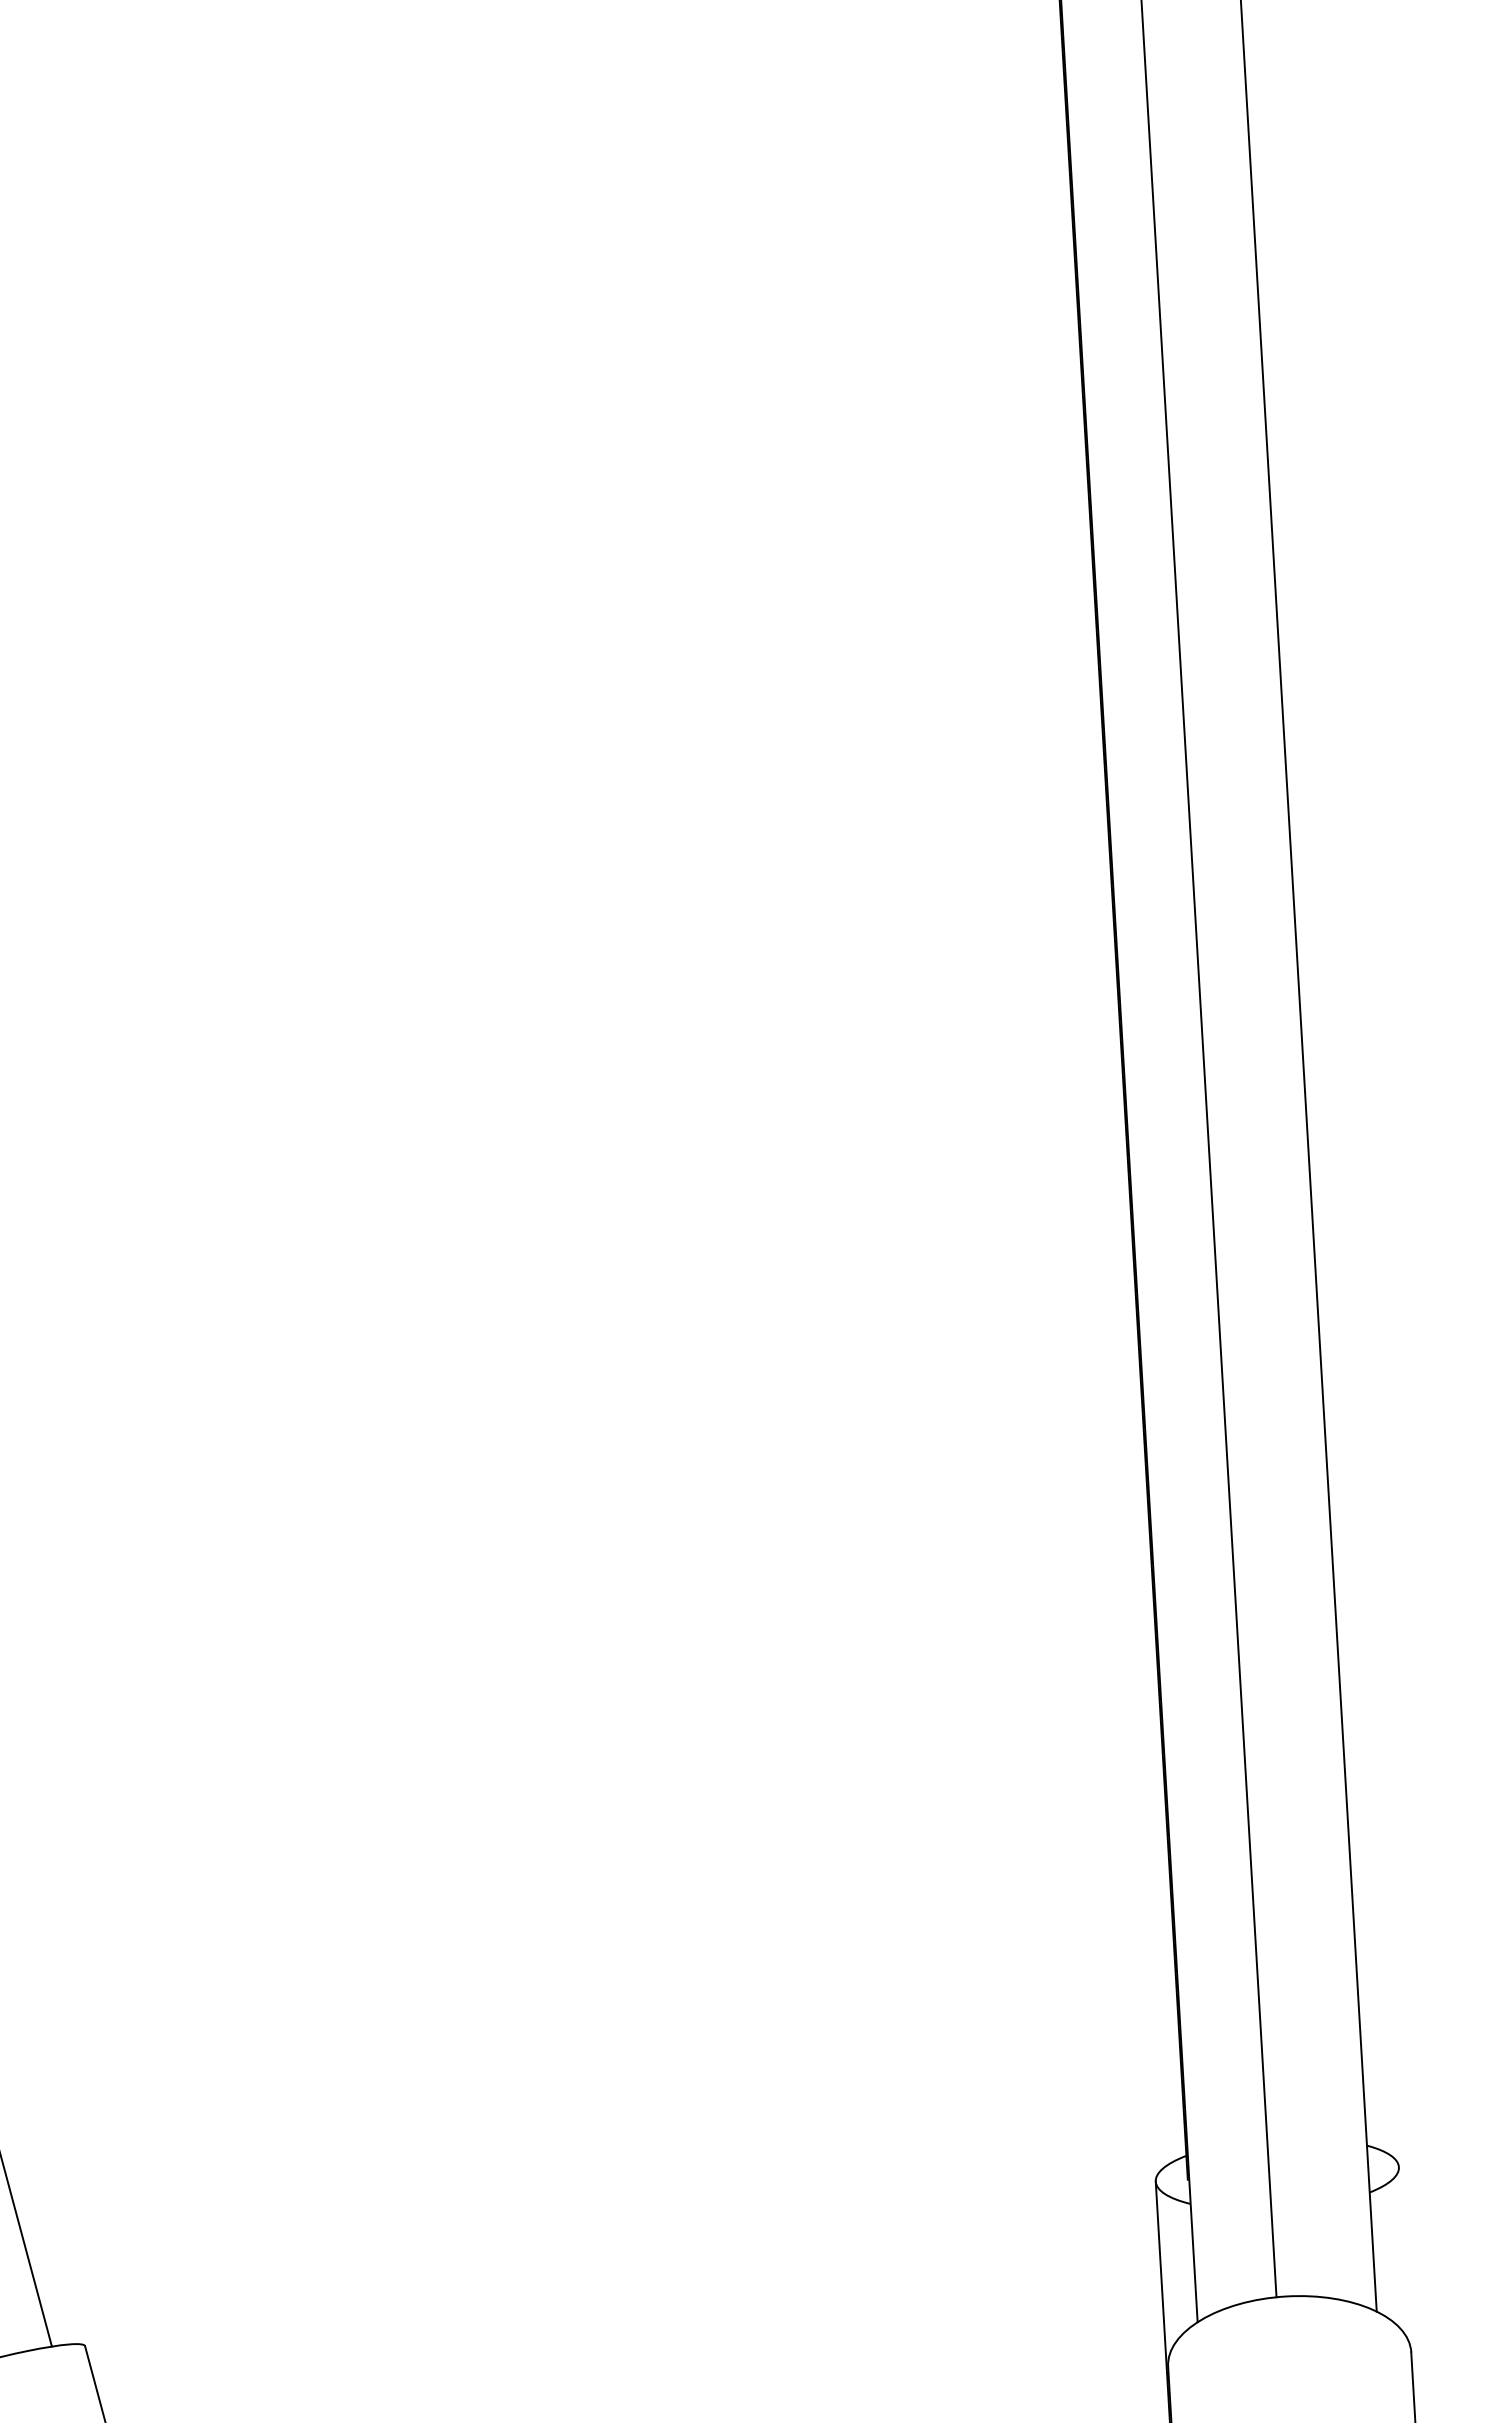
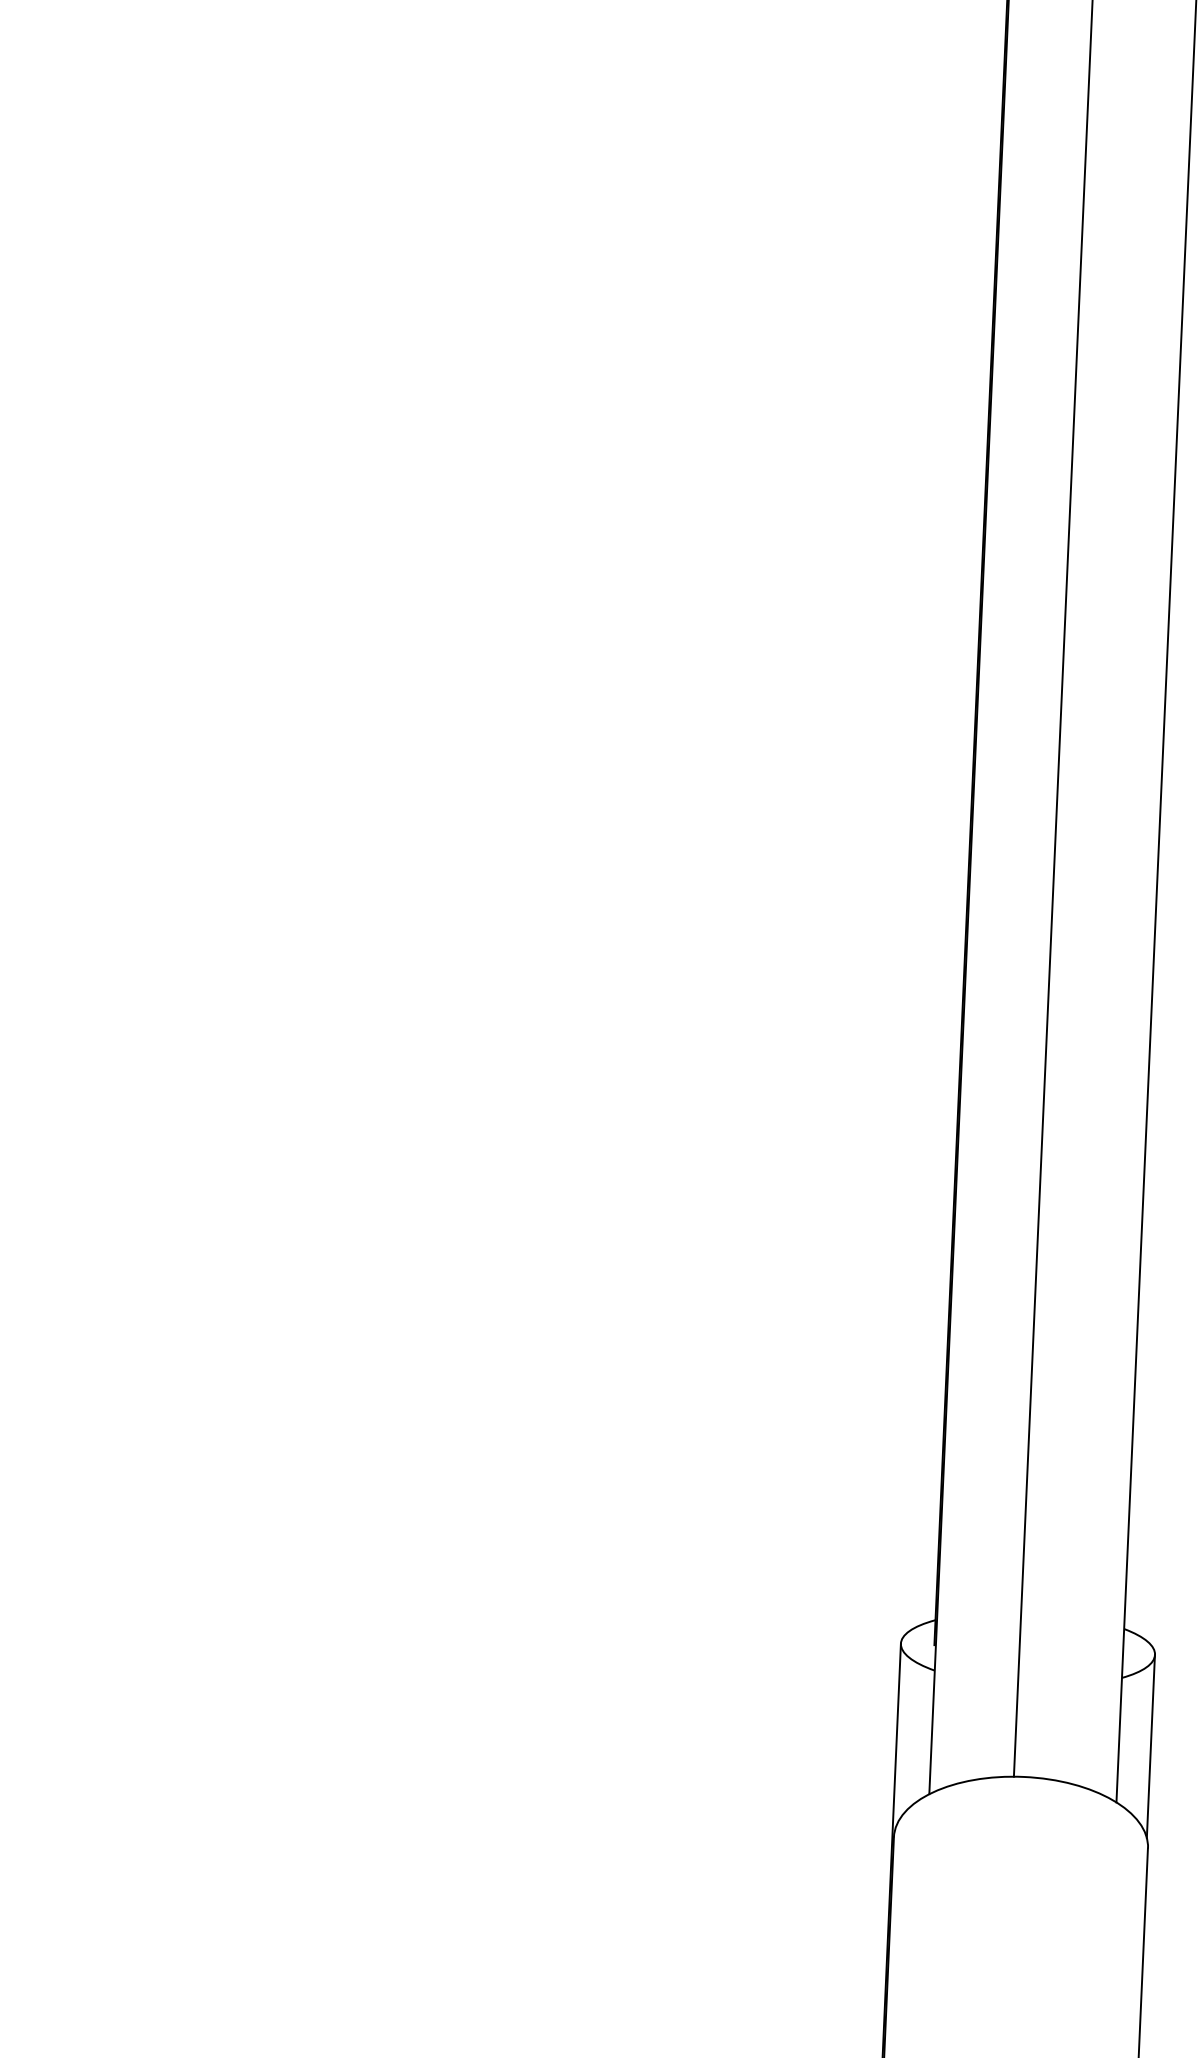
line: (1403, 2254) -> (1150, 1745), added

